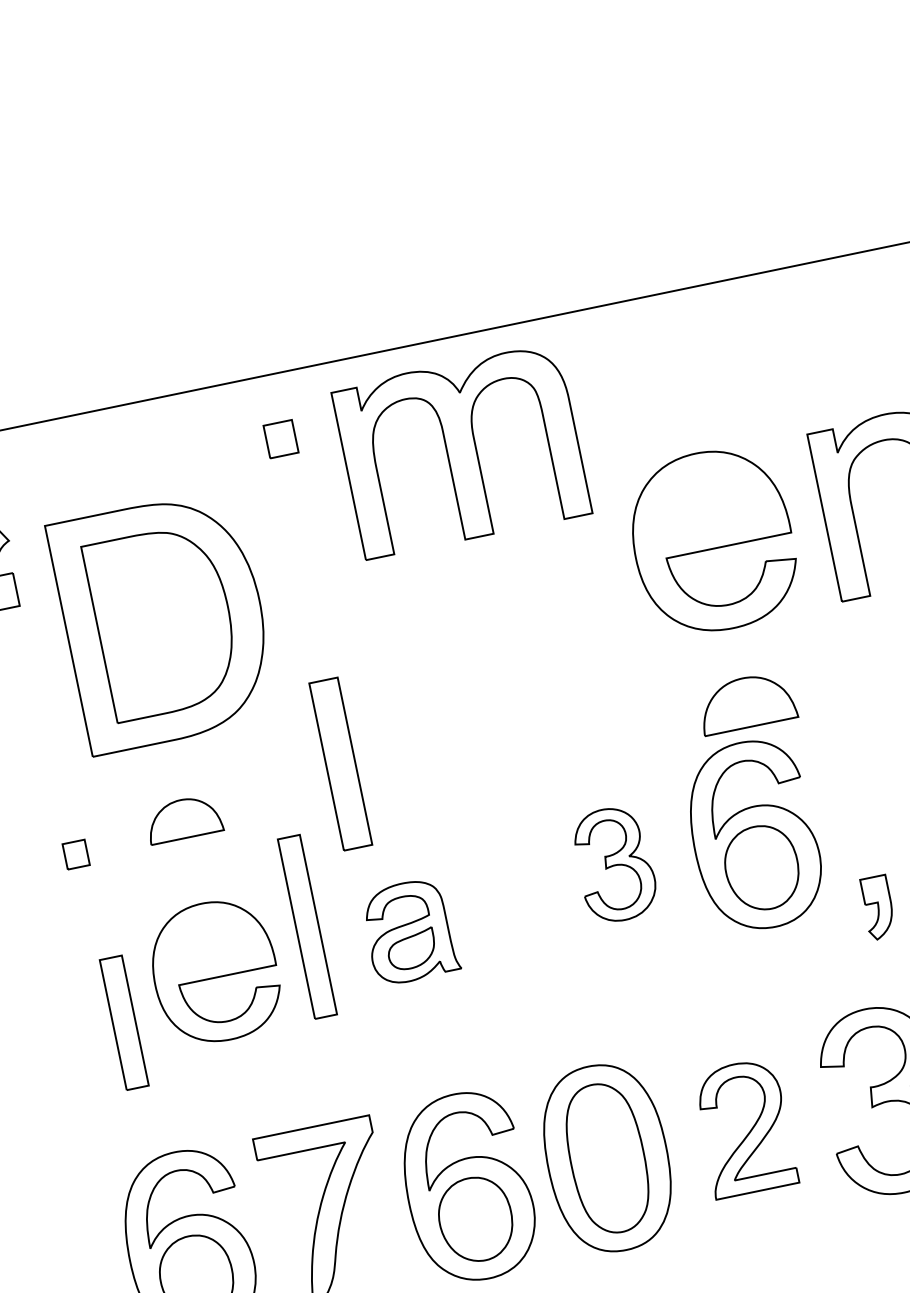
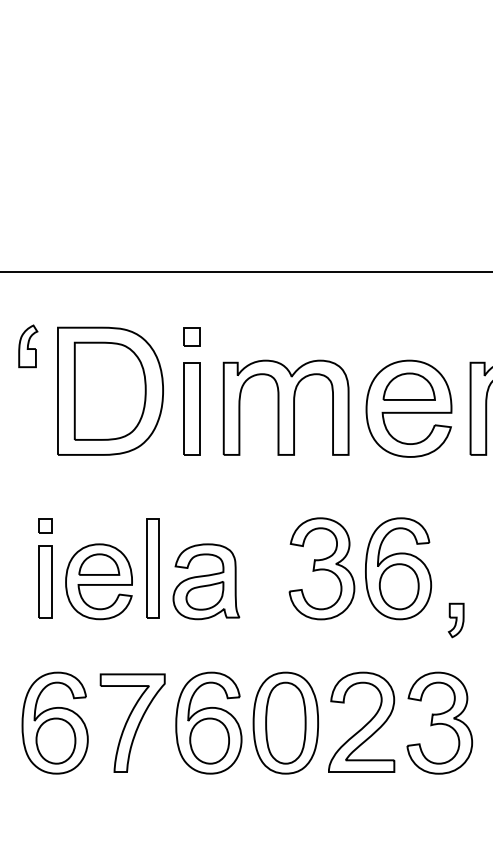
part: (279, 439) -> (191, 336), moved
part: (460, 450) -> (285, 407), moved
part: (745, 702) -> (408, 386), moved
part: (339, 763) -> (191, 408), moved
part: (184, 818) -> (99, 564), moved
part: (76, 854) -> (45, 525), moved
part: (613, 864) -> (321, 568), size x1.67
part: (410, 930) -> (206, 581), size x1.43
part: (124, 1022) -> (45, 581), moved
part: (744, 1126) -> (361, 721), size x1.43

